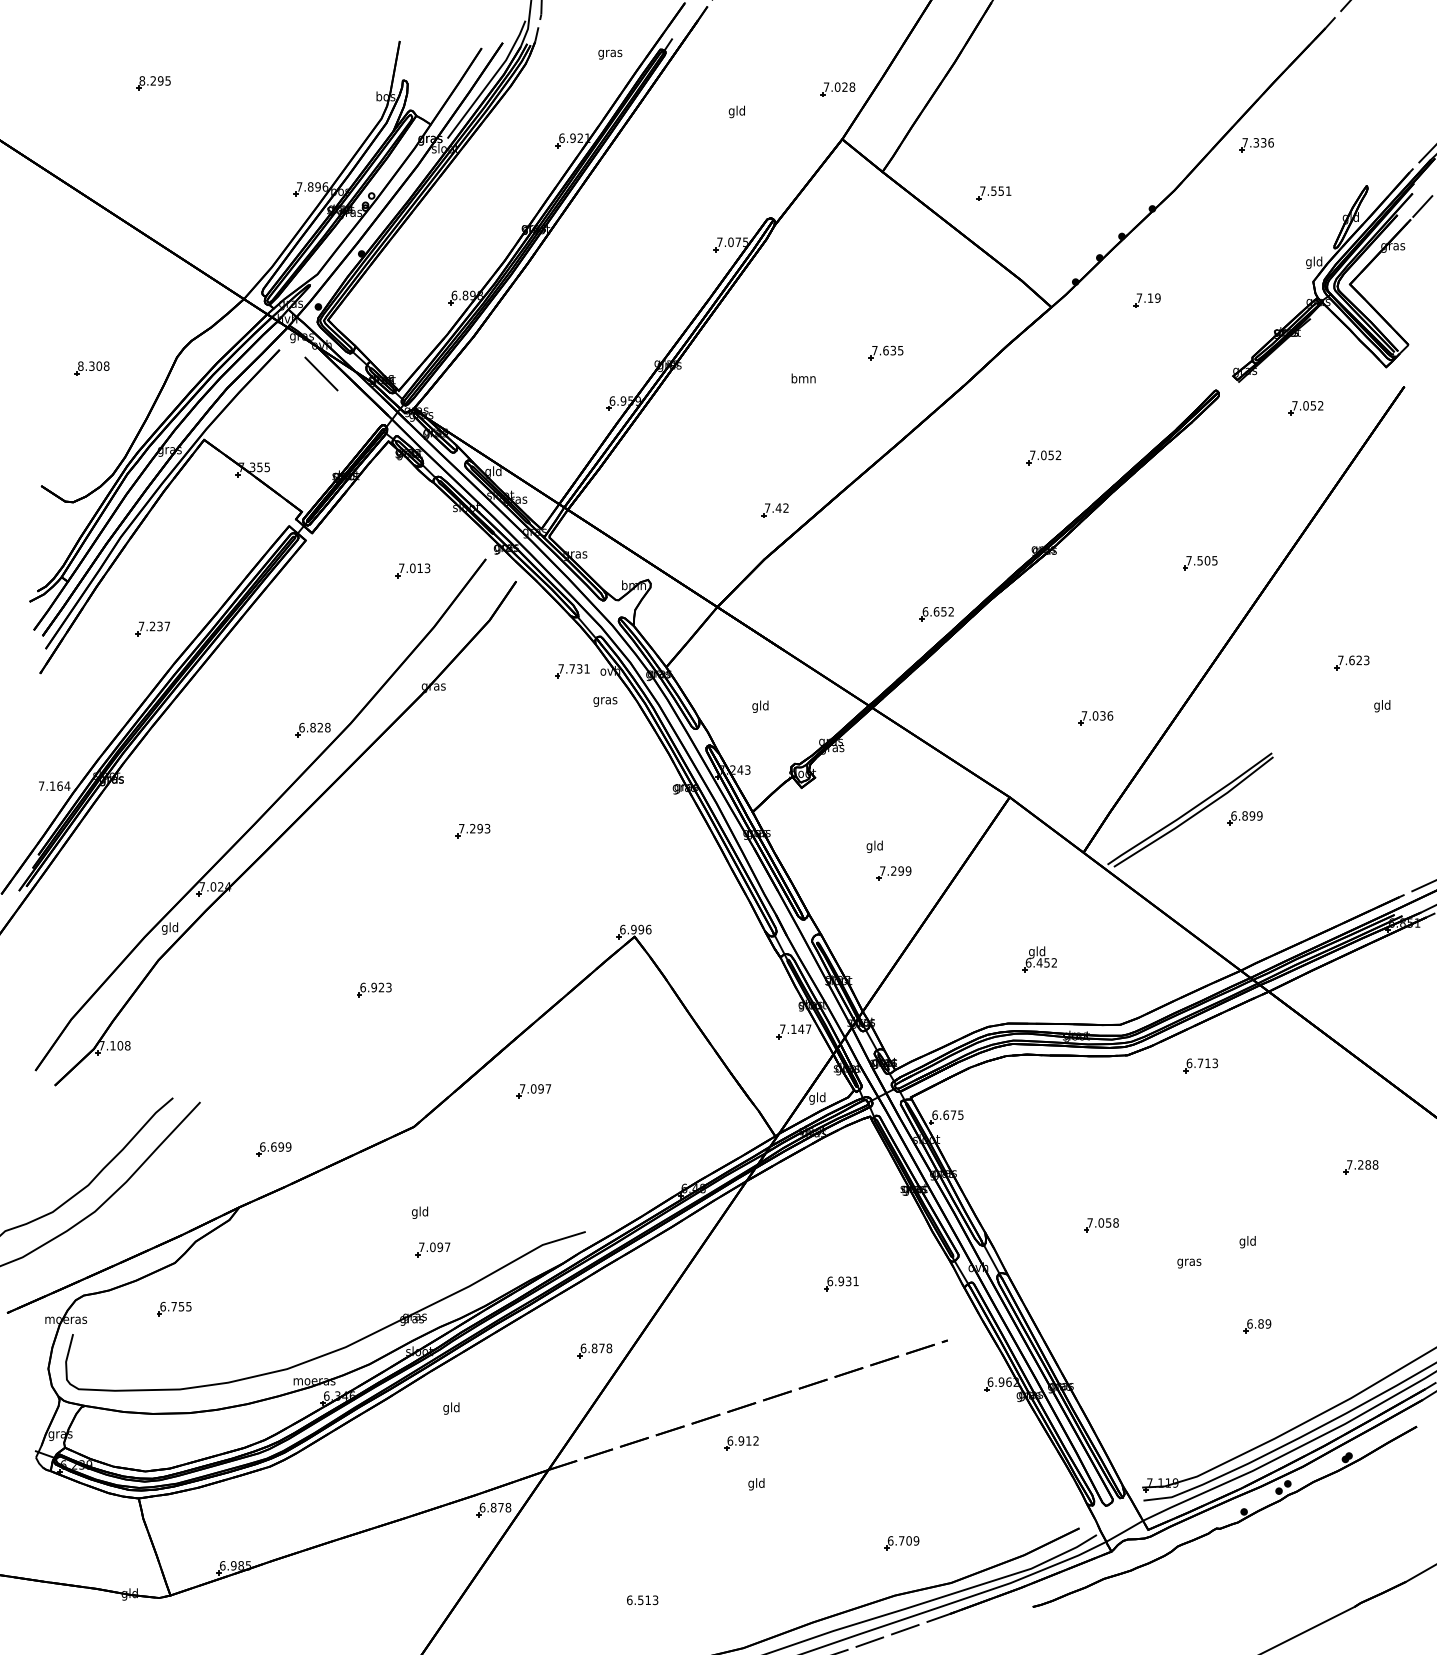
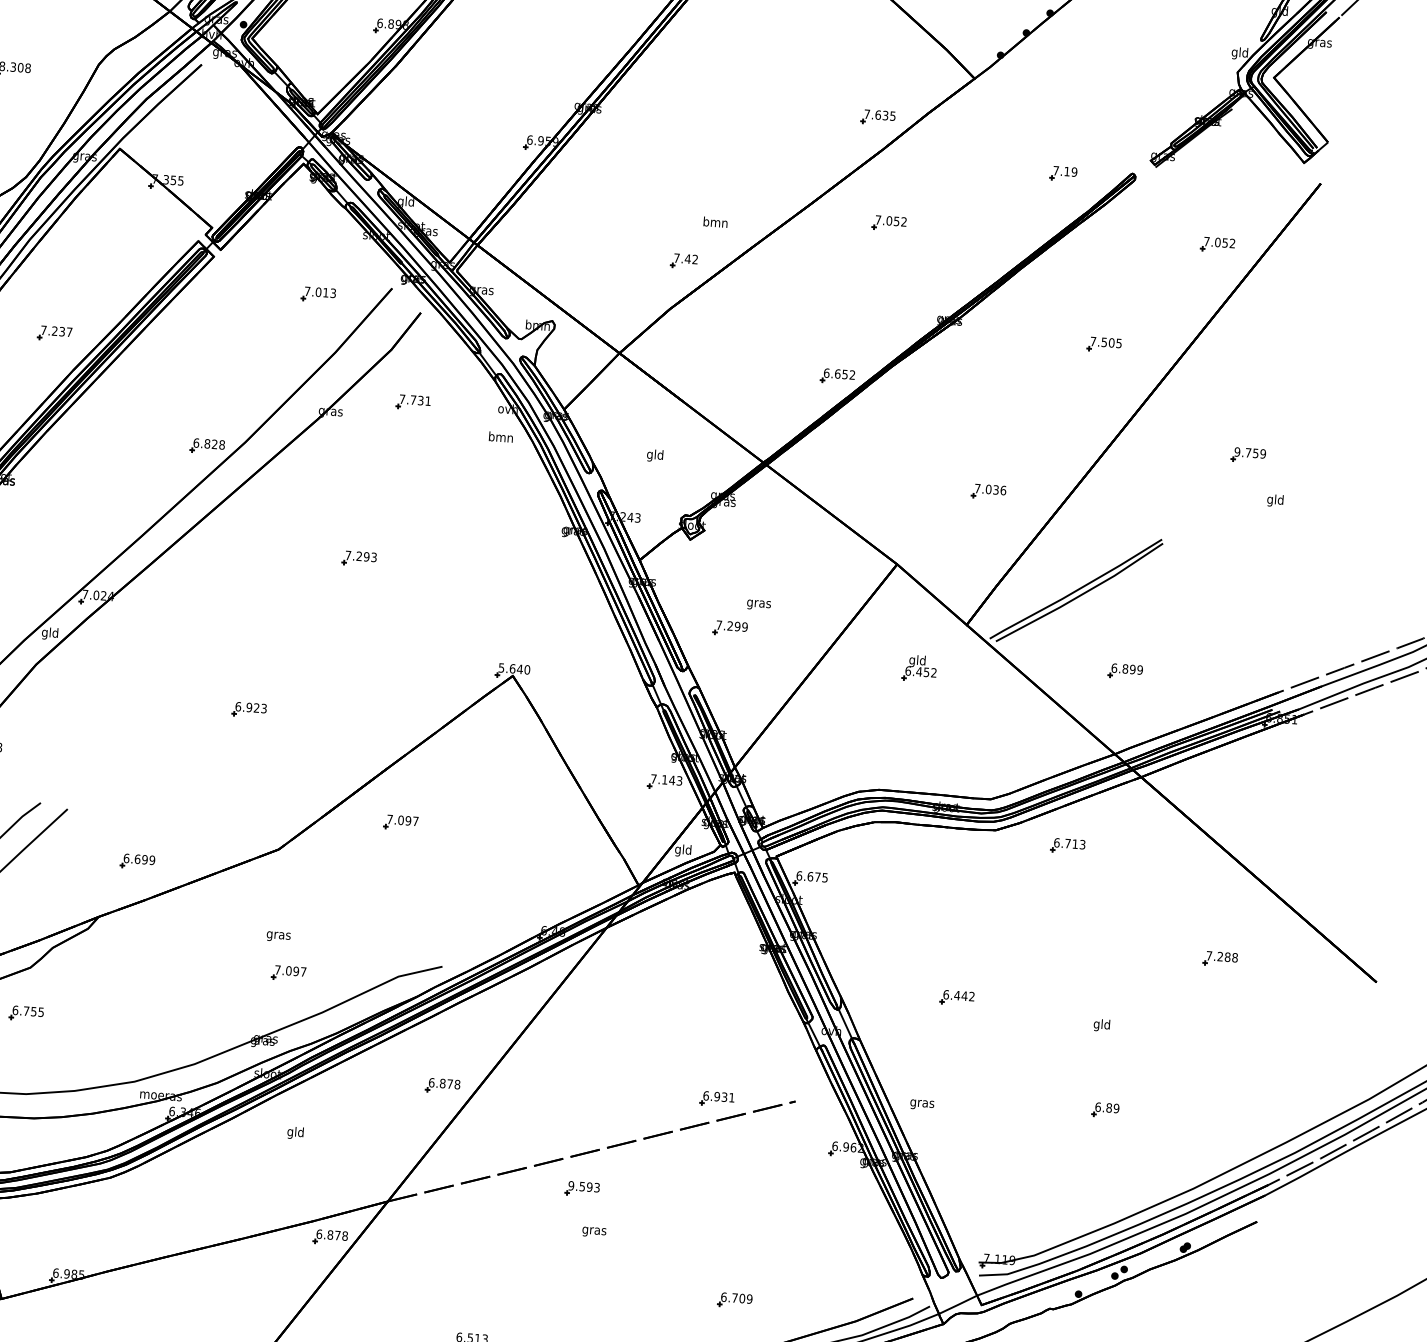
part: (1146, 300) -> (1062, 173), moved
part: (885, 352) -> (877, 116), moved
line: (321, 373) -> (241, 91), removed
text: (803, 378) -> (715, 222), moved
part: (1305, 408) -> (1217, 245), moved
part: (1043, 457) -> (888, 223), moved
text: (1353, 660) -> (1250, 453), 7.623 -> 9.759
part: (572, 671) -> (413, 402), moved
text: (605, 700) -> (501, 438), gras -> bmn
part: (1244, 818) -> (1124, 671), moved
text: (874, 846) -> (758, 603), gld -> gras
part: (893, 873) -> (729, 628), moved
text: (635, 929) -> (514, 668), 6.996 -> 5.640
part: (1039, 959) -> (919, 668), moved
text: (808, 1029) -> (679, 781), 7.147 -> 7.143
text: (420, 1212) -> (279, 935), gld -> gras
text: (1102, 1222) -> (958, 995), 7.058 -> 6.442
text: (1189, 1263) -> (922, 1104), moved
part: (841, 1283) -> (717, 1098), moved
text: (742, 1440) -> (583, 1186), 6.912 -> 9.593
text: (756, 1484) -> (594, 1231), gld -> gras

